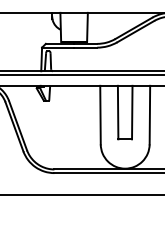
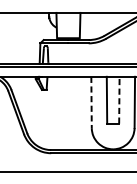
line: (132, 112) -> (119, 100), solid -> dashed
line: (100, 115) -> (91, 102), solid -> dashed

